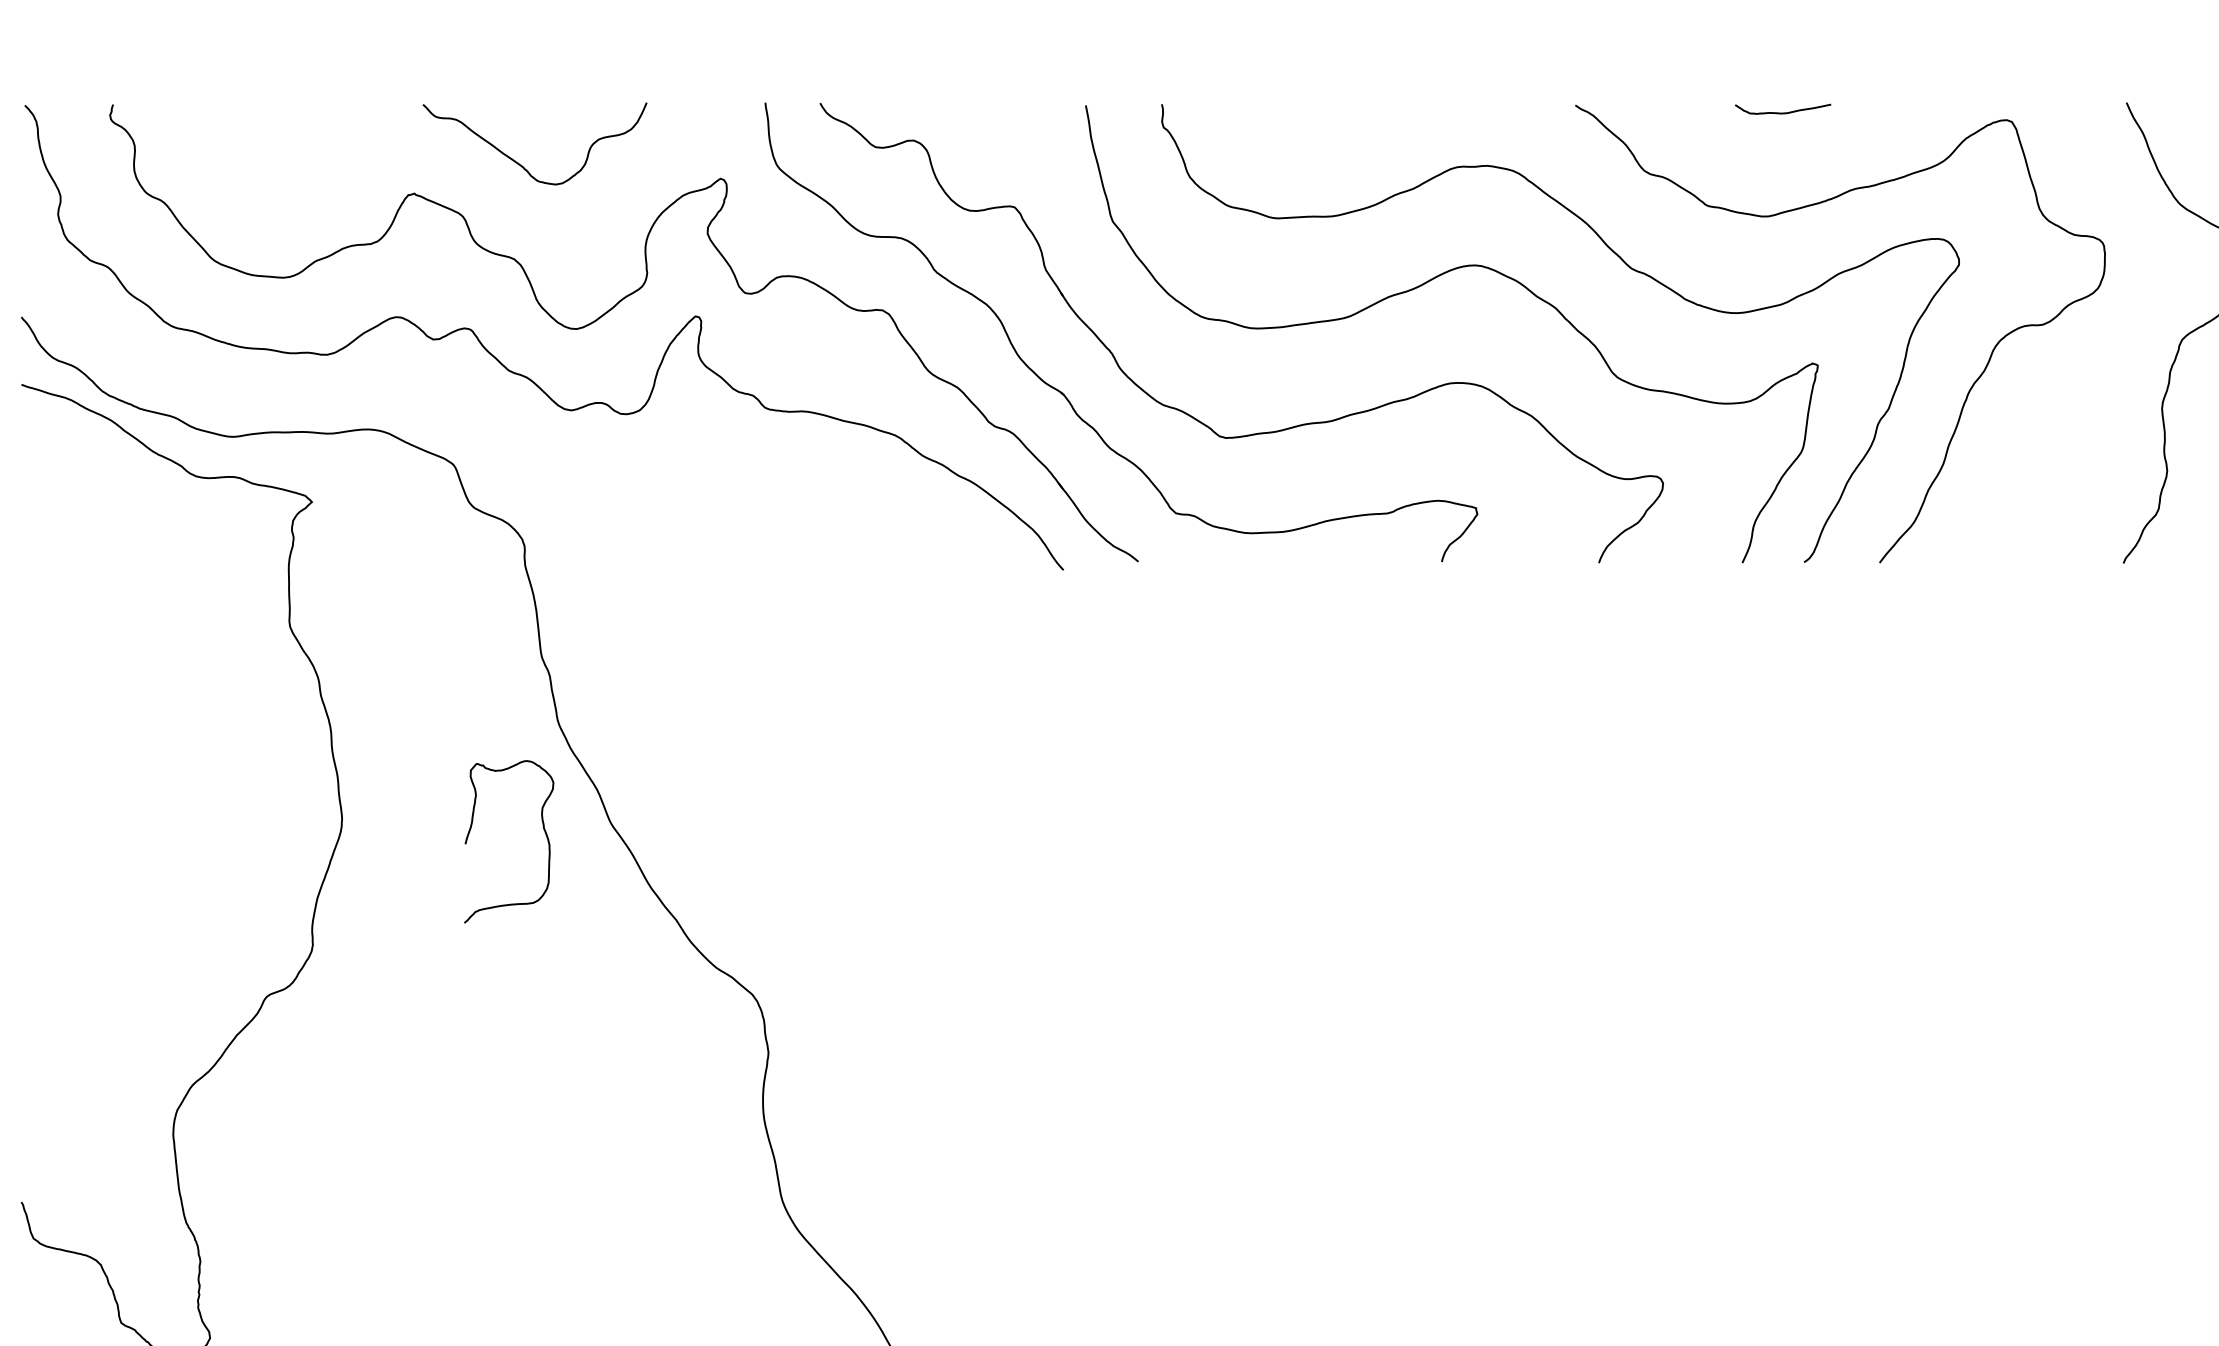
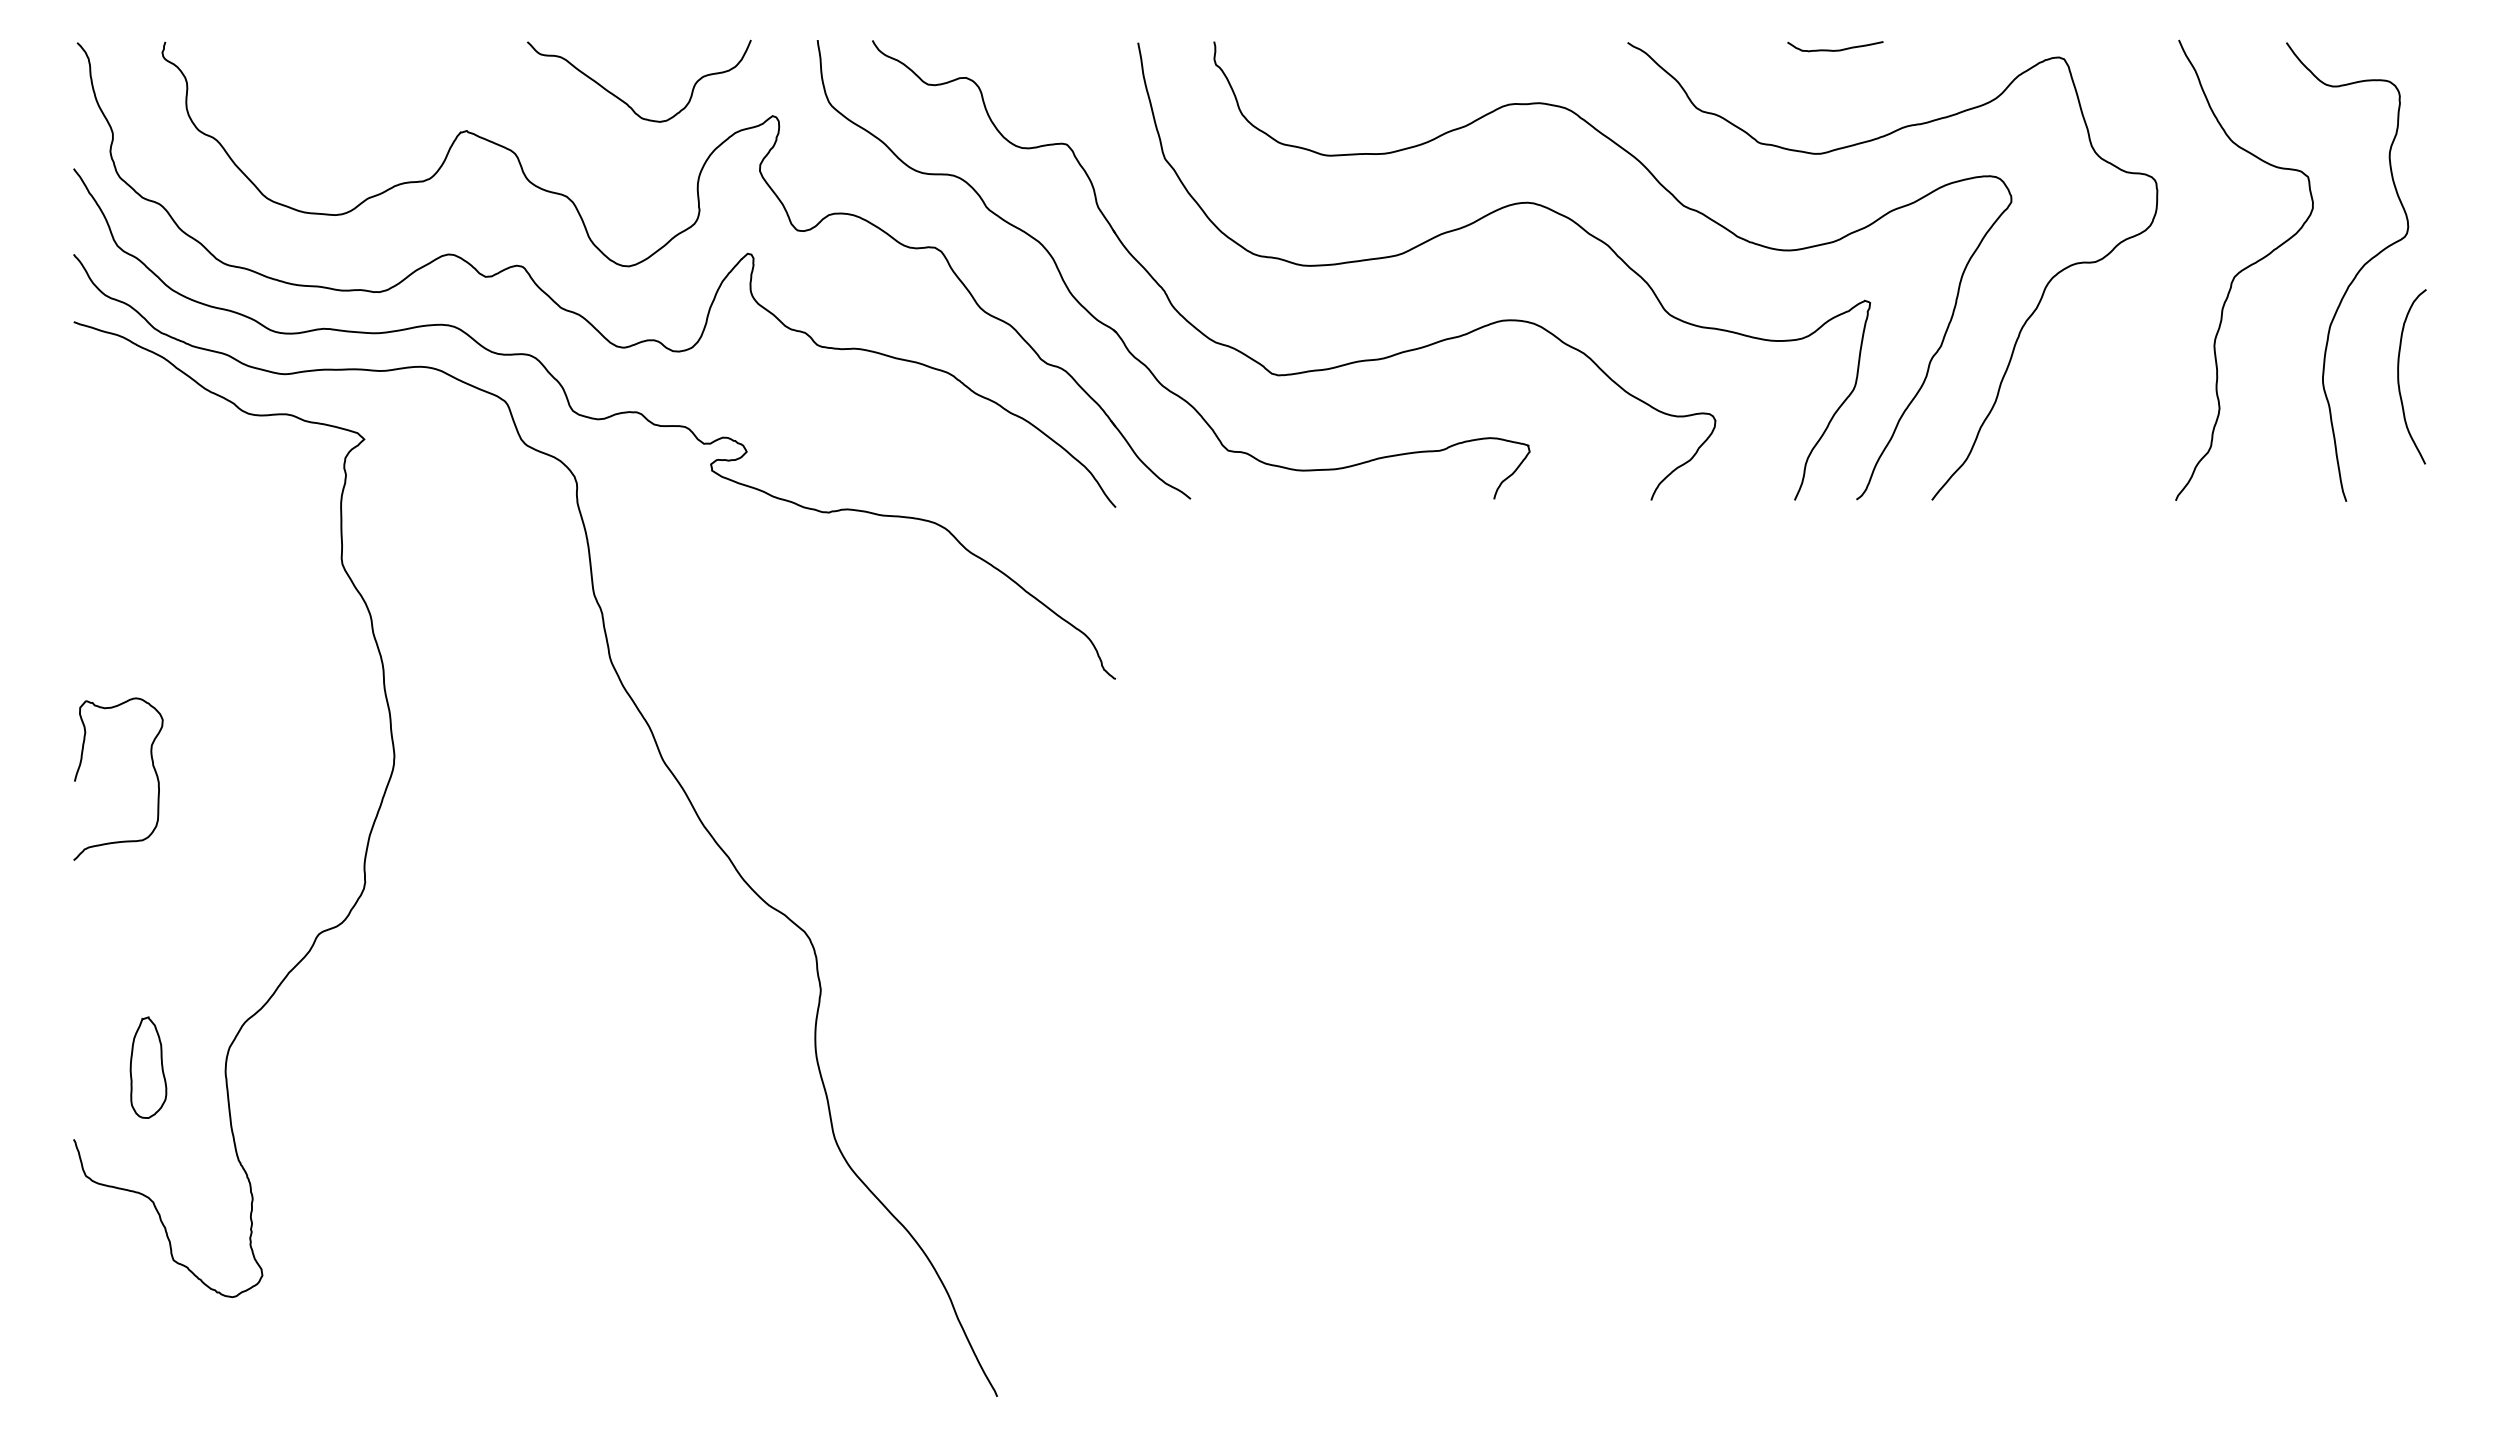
curve: (518, 162) -> (622, 99), moved
curve: (542, 482) -> (594, 419), added
curve: (543, 829) -> (152, 766), moved
part: (96, 1130) -> (148, 1067), added

